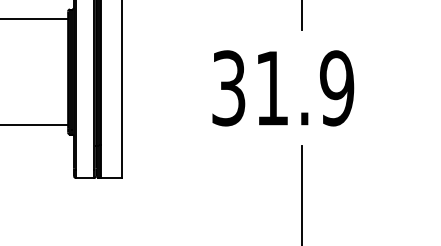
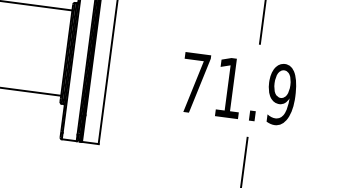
text: (228, 88) -> (194, 83), 31.9 -> 71.9

